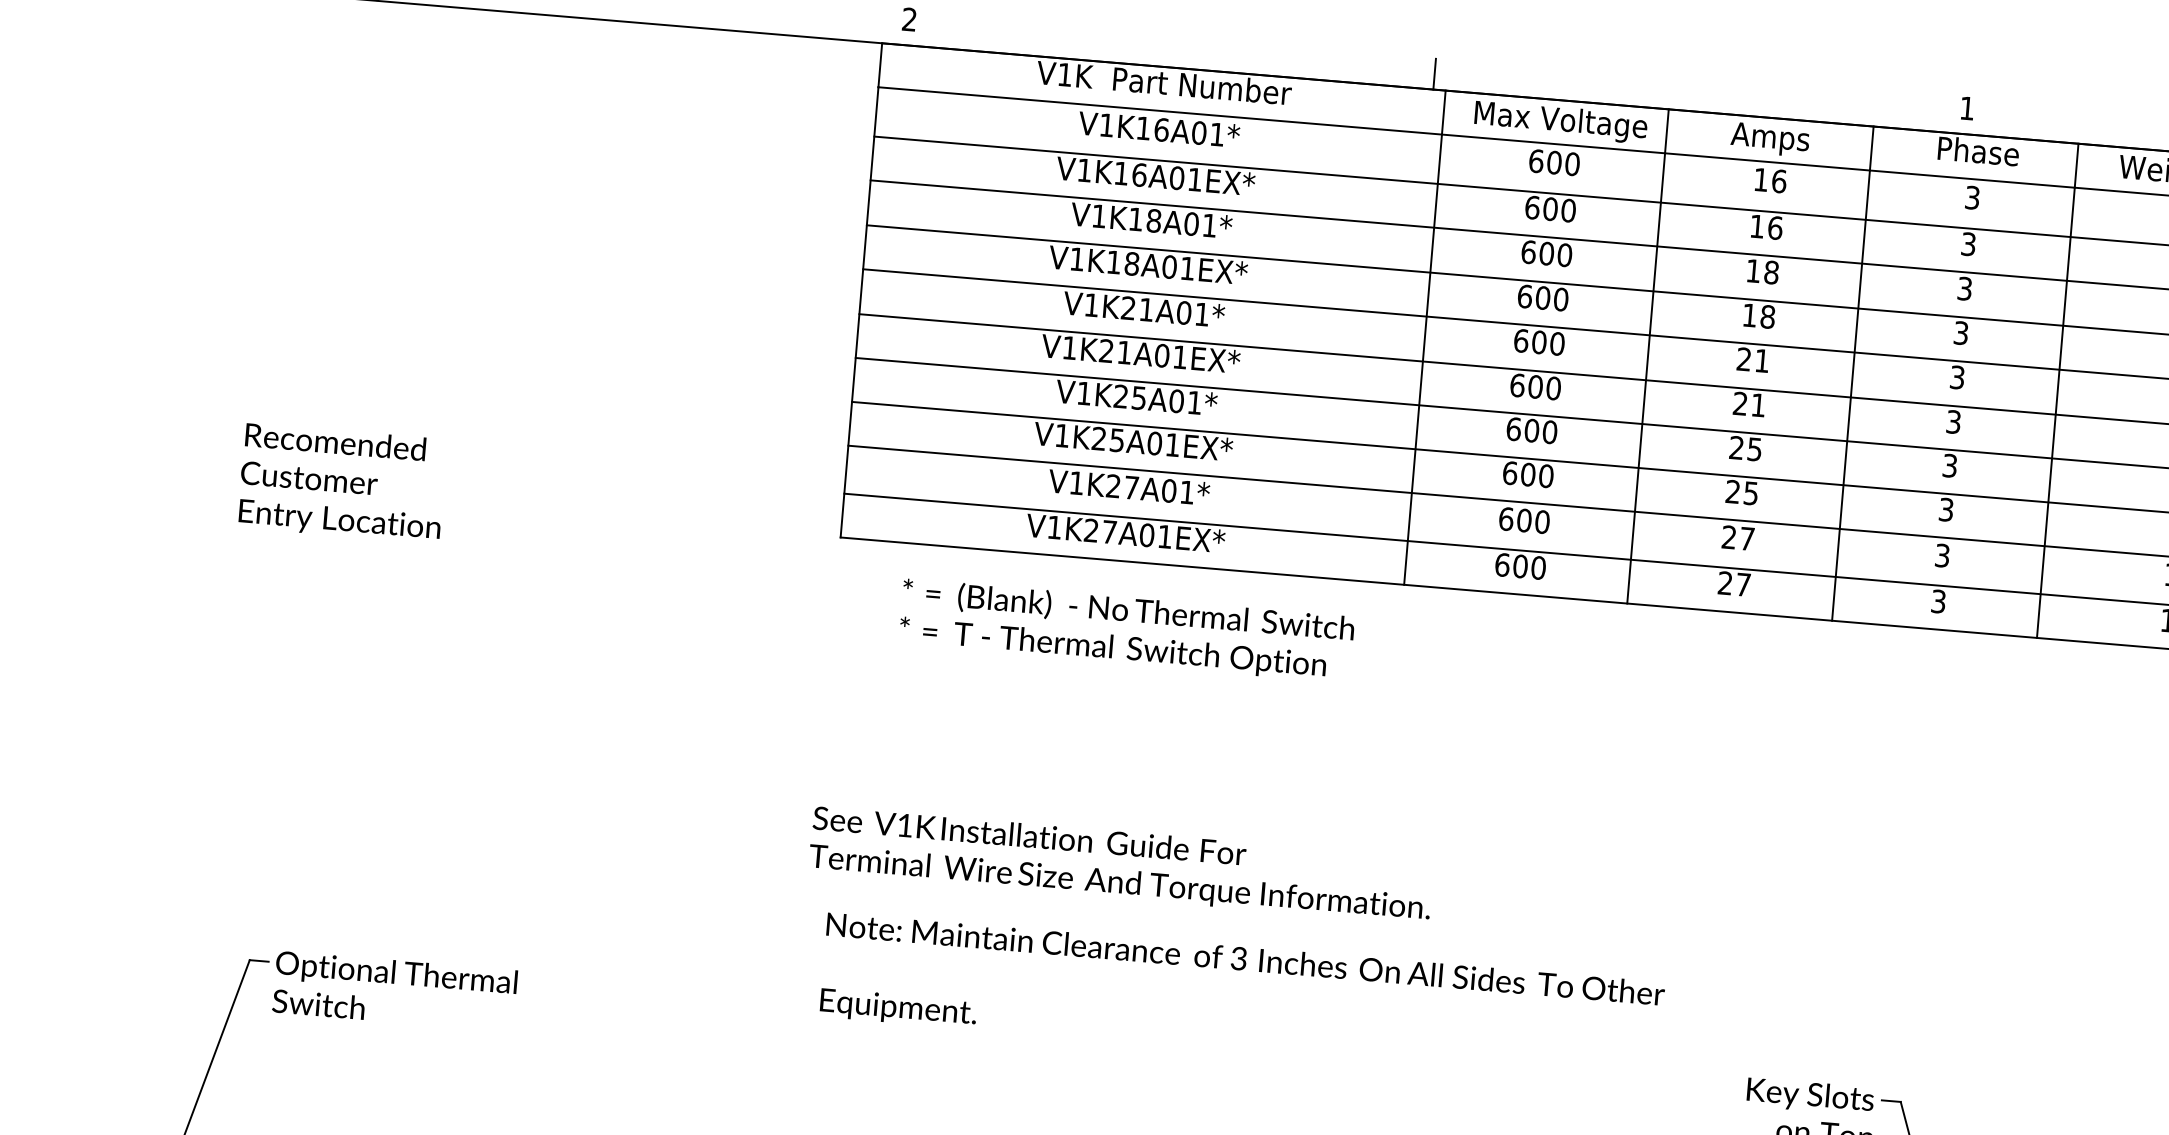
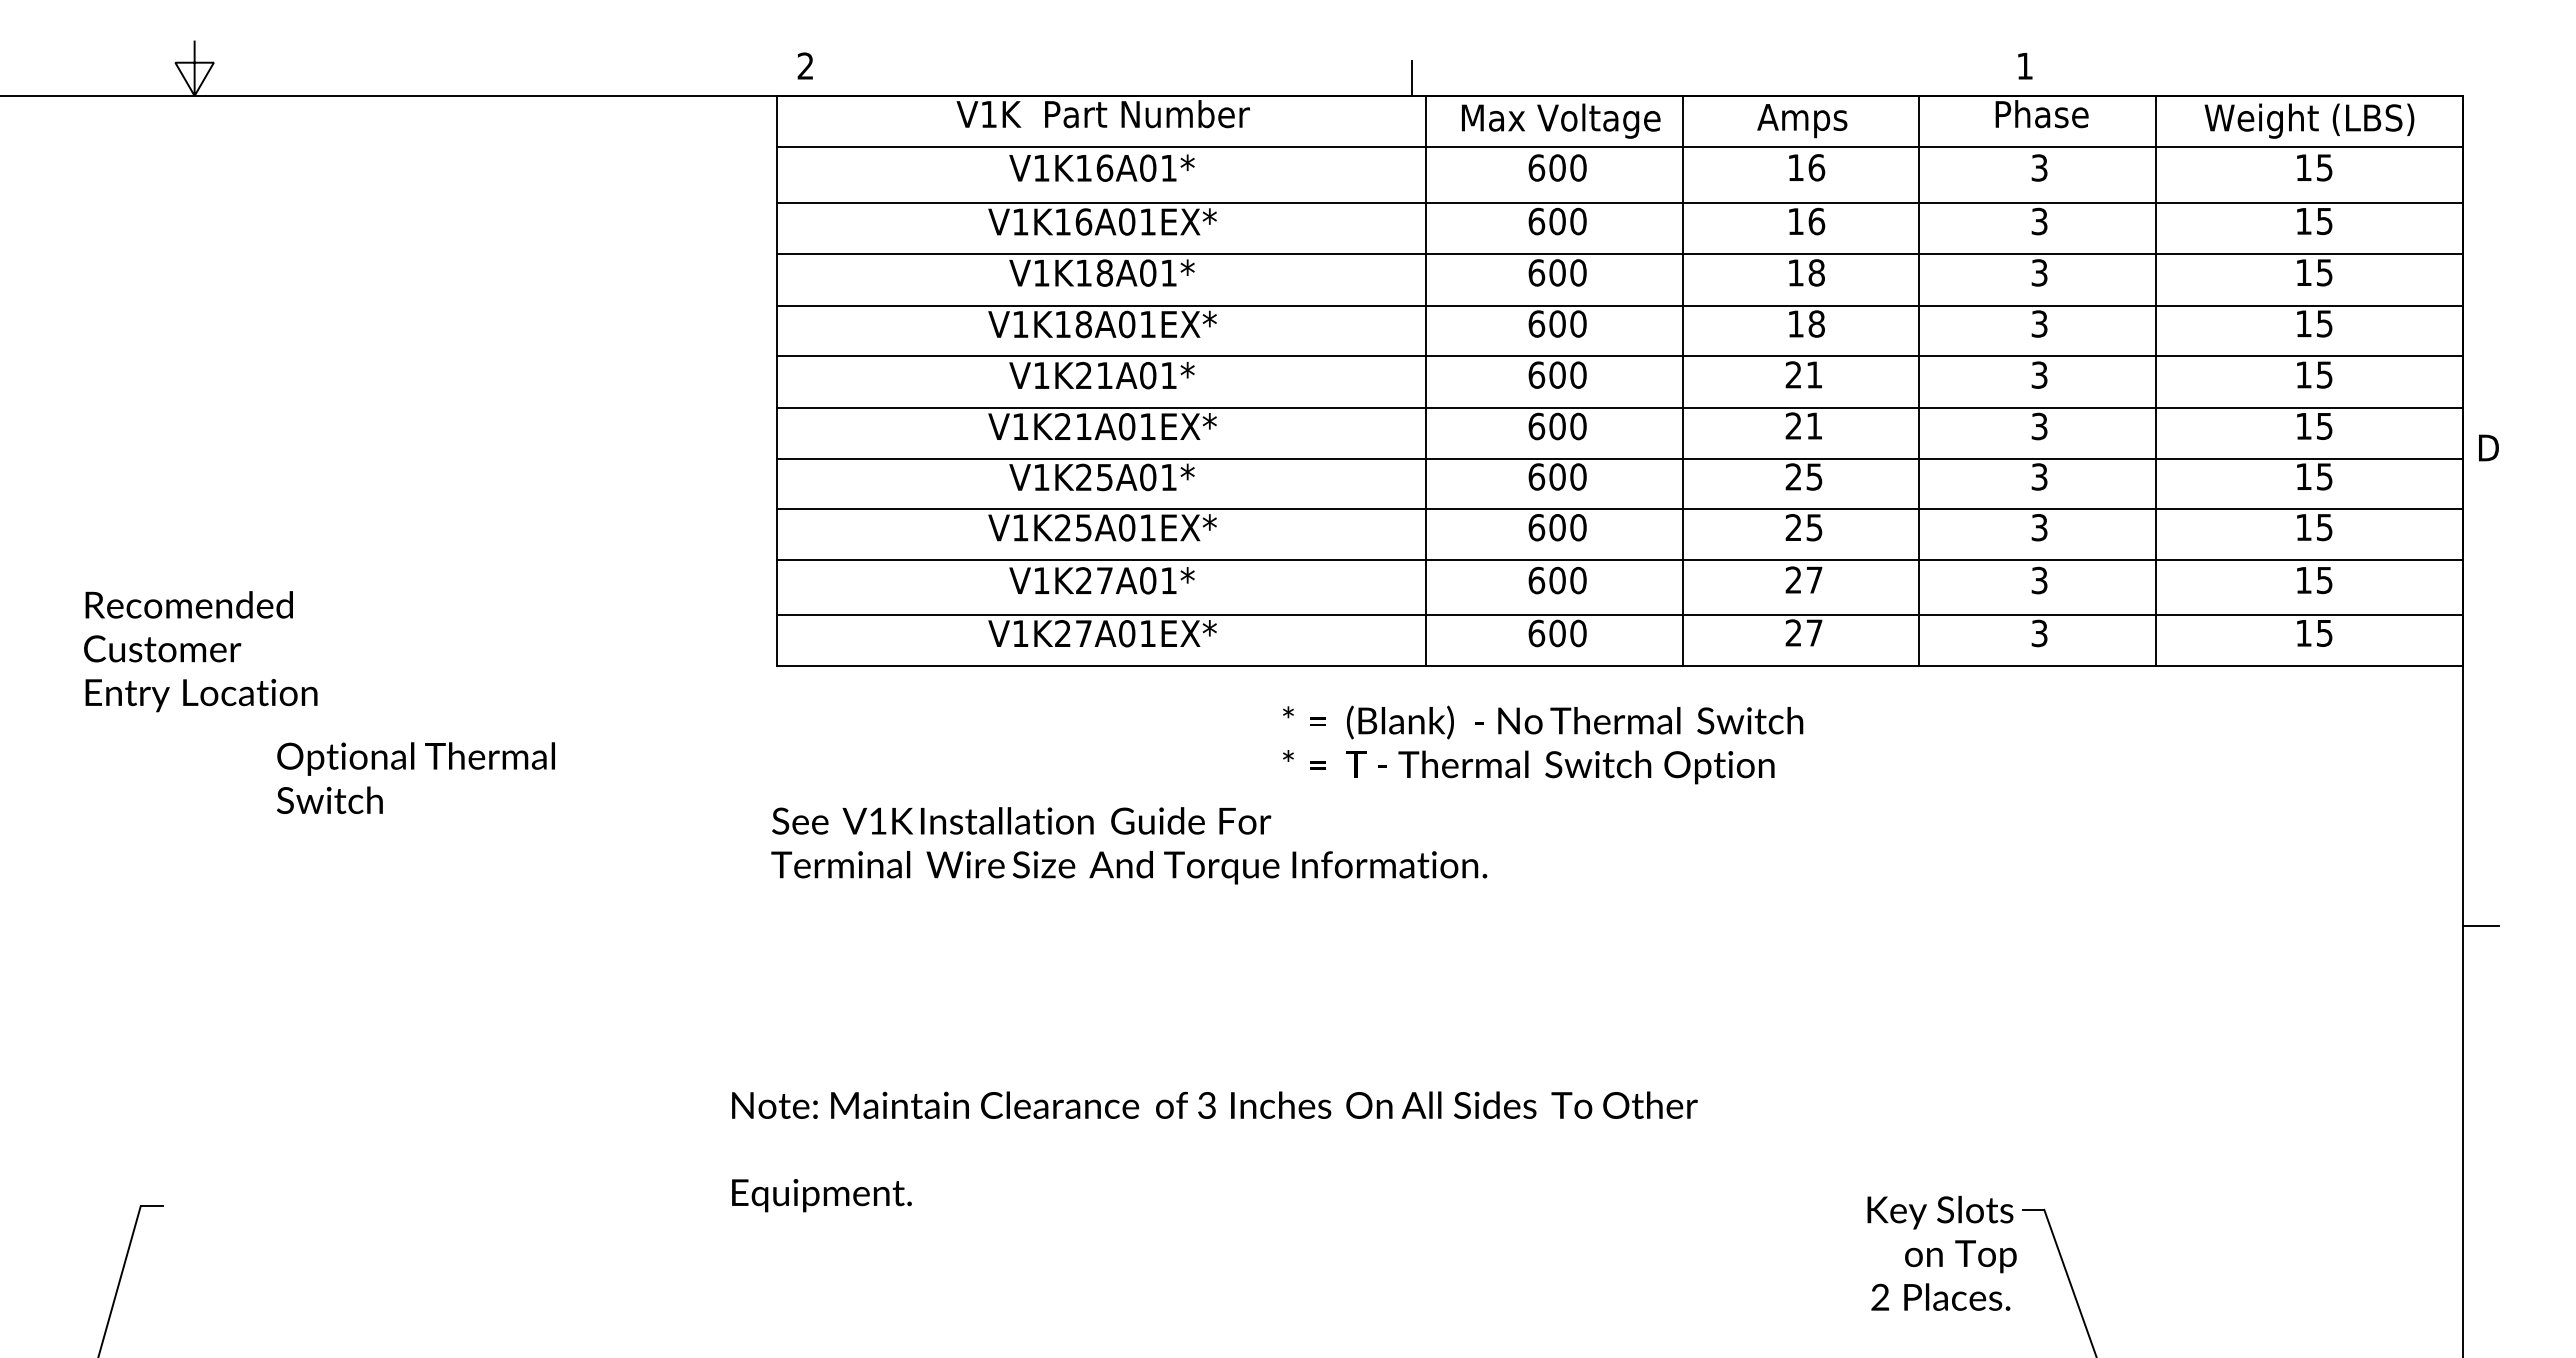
text: (1127, 630) -> (1543, 744), moved
text: (1121, 864) -> (1129, 845), moved
text: (394, 990) -> (415, 777), moved
text: (1242, 999) -> (1214, 1151), moved

